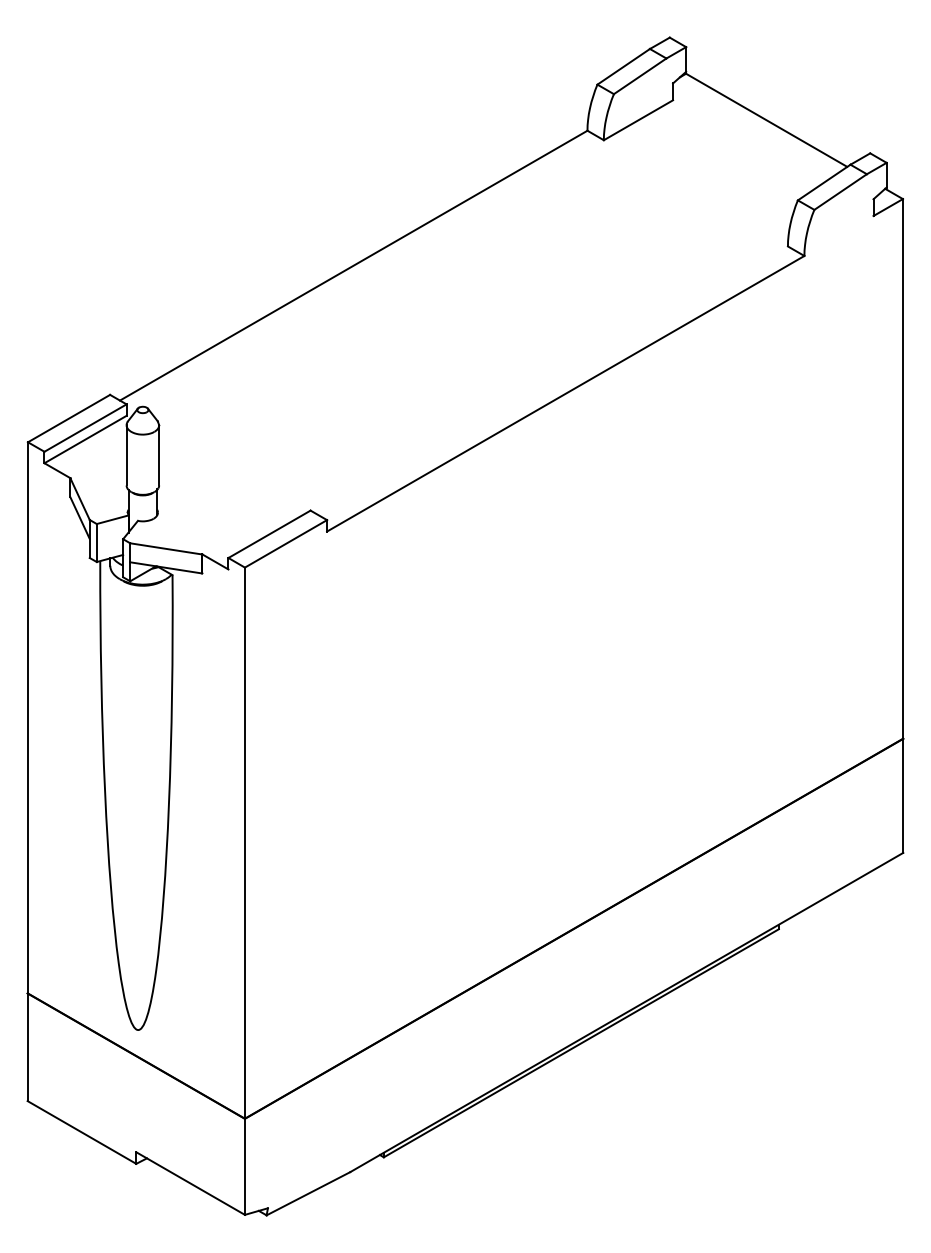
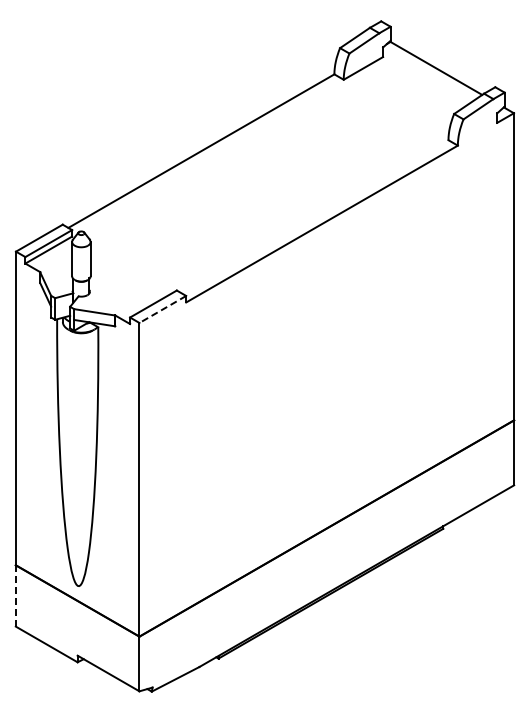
line: (285, 543) -> (162, 309), solid -> dashed
line: (27, 1046) -> (15, 595), solid -> dashed

